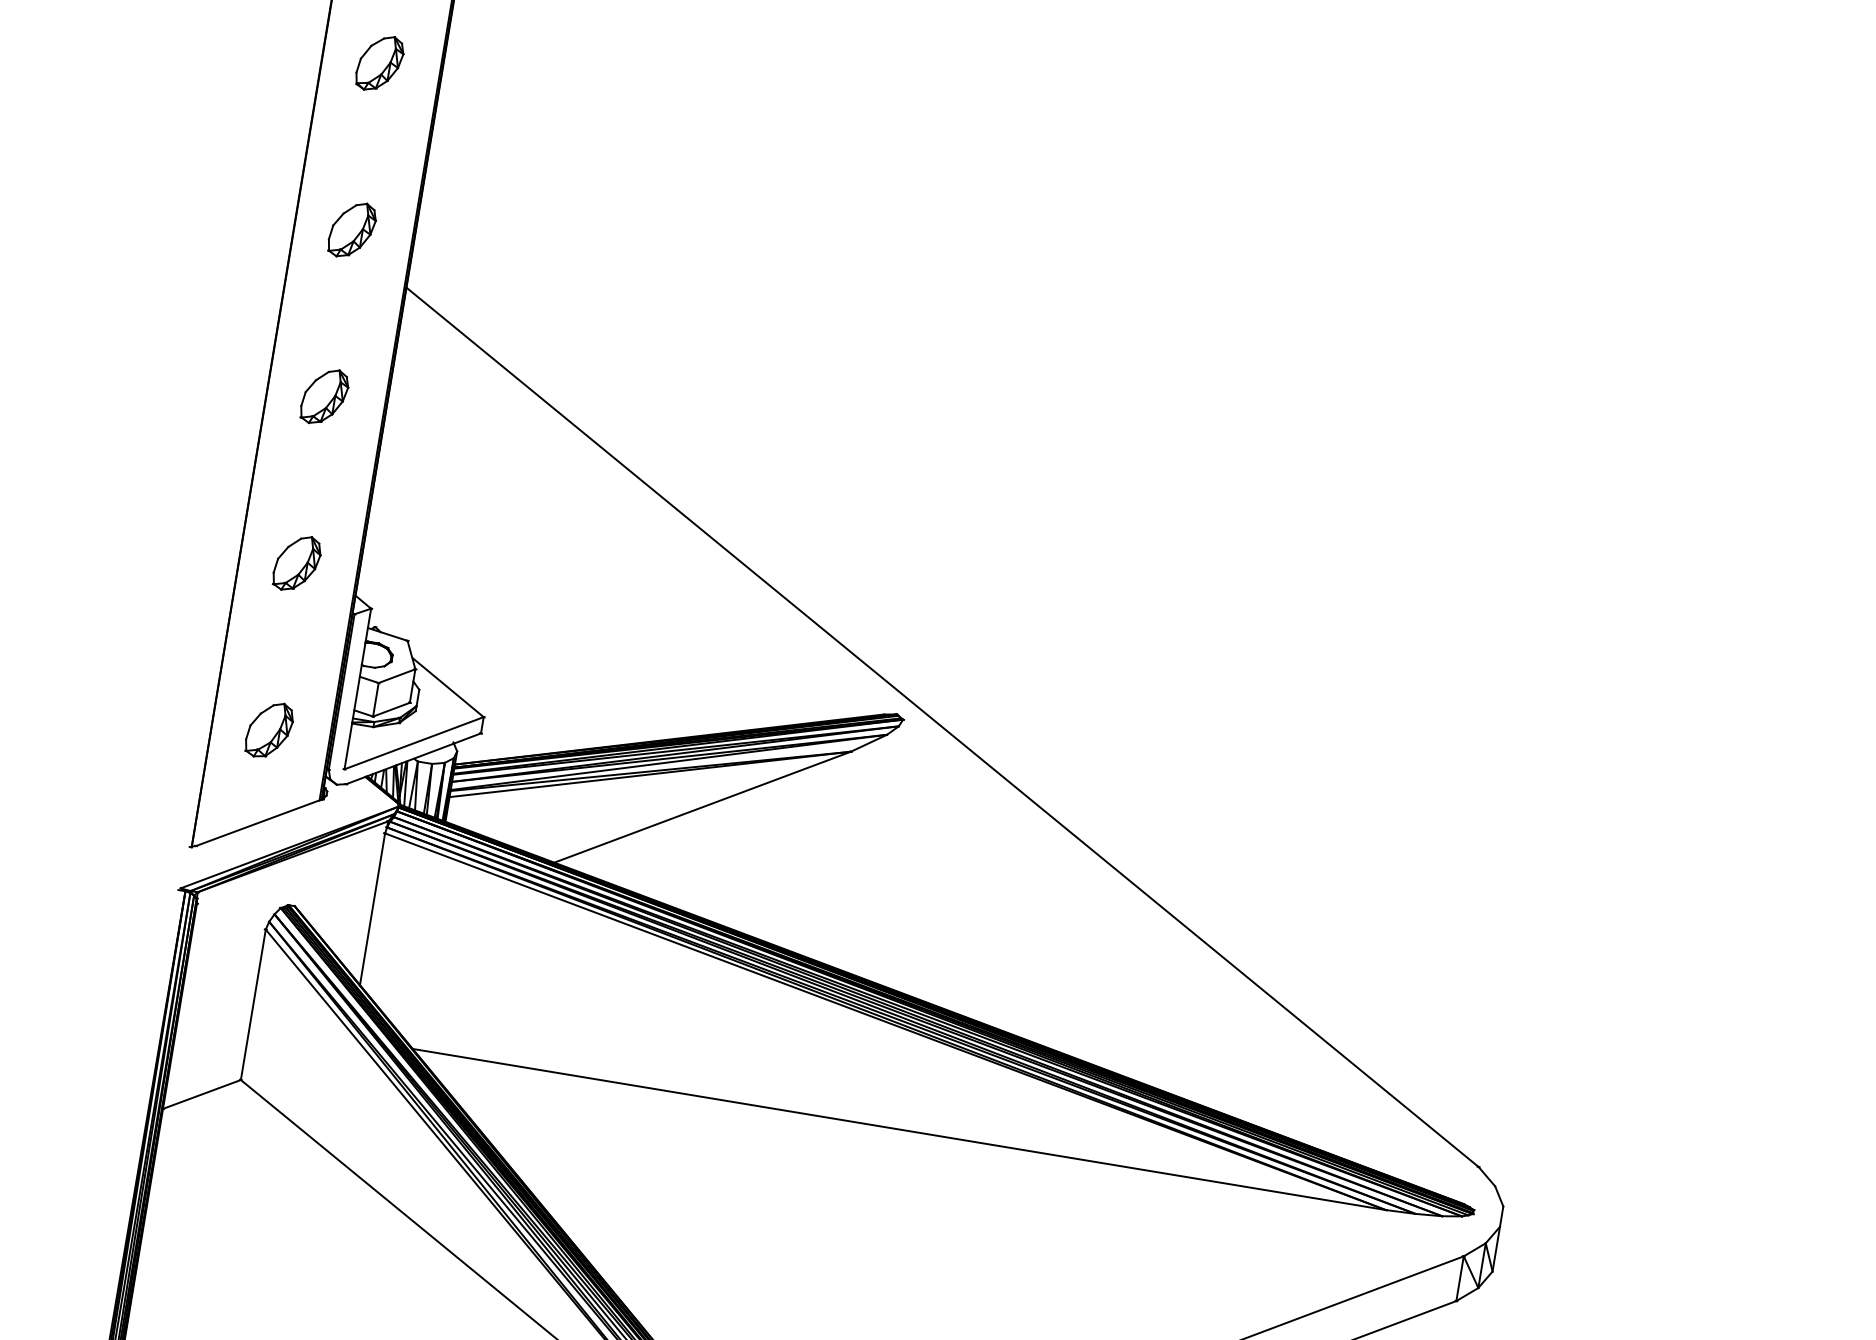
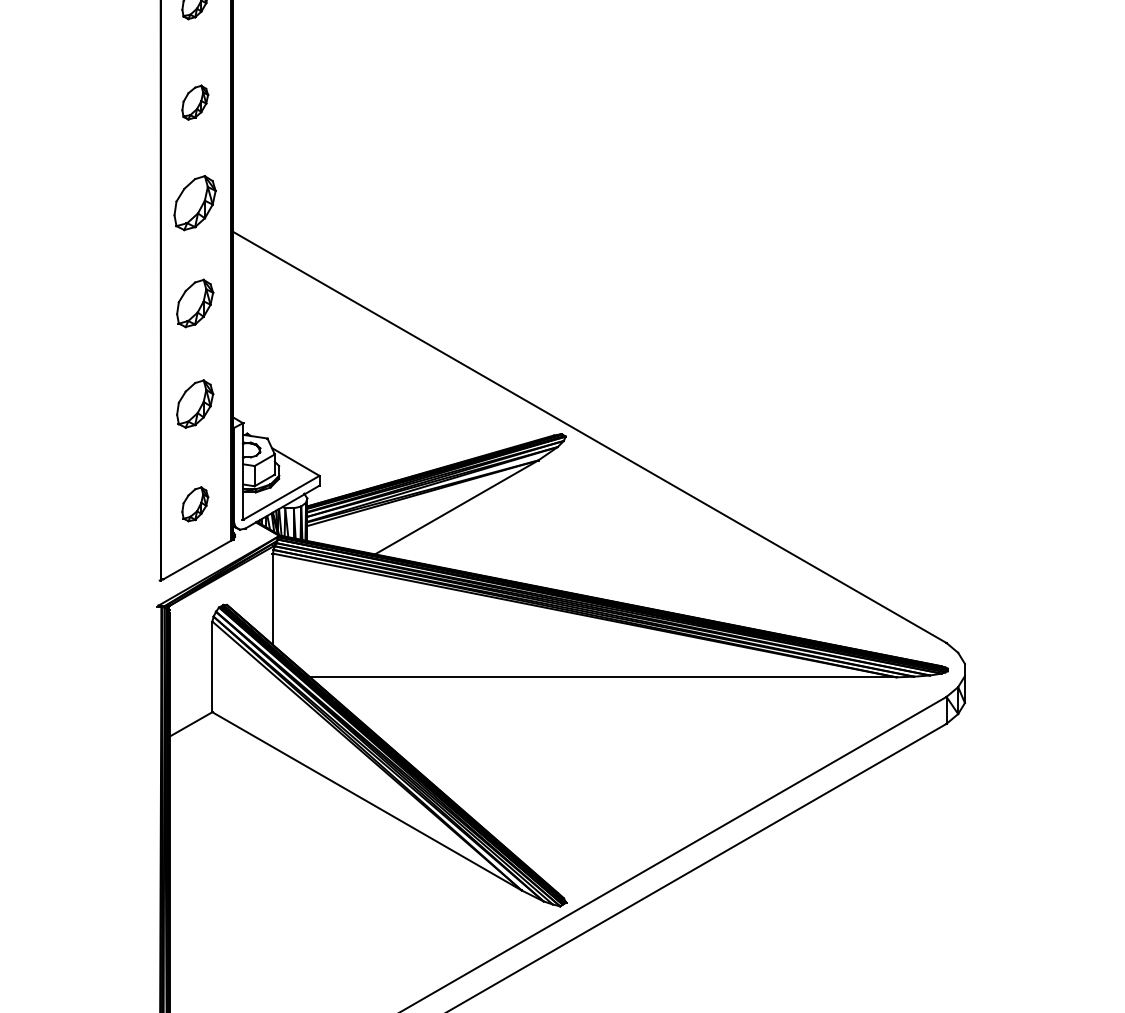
part: (352, 229) -> (195, 202), size x1.6
part: (325, 396) -> (195, 303), size x1.4
part: (297, 562) -> (195, 403), size x1.4

